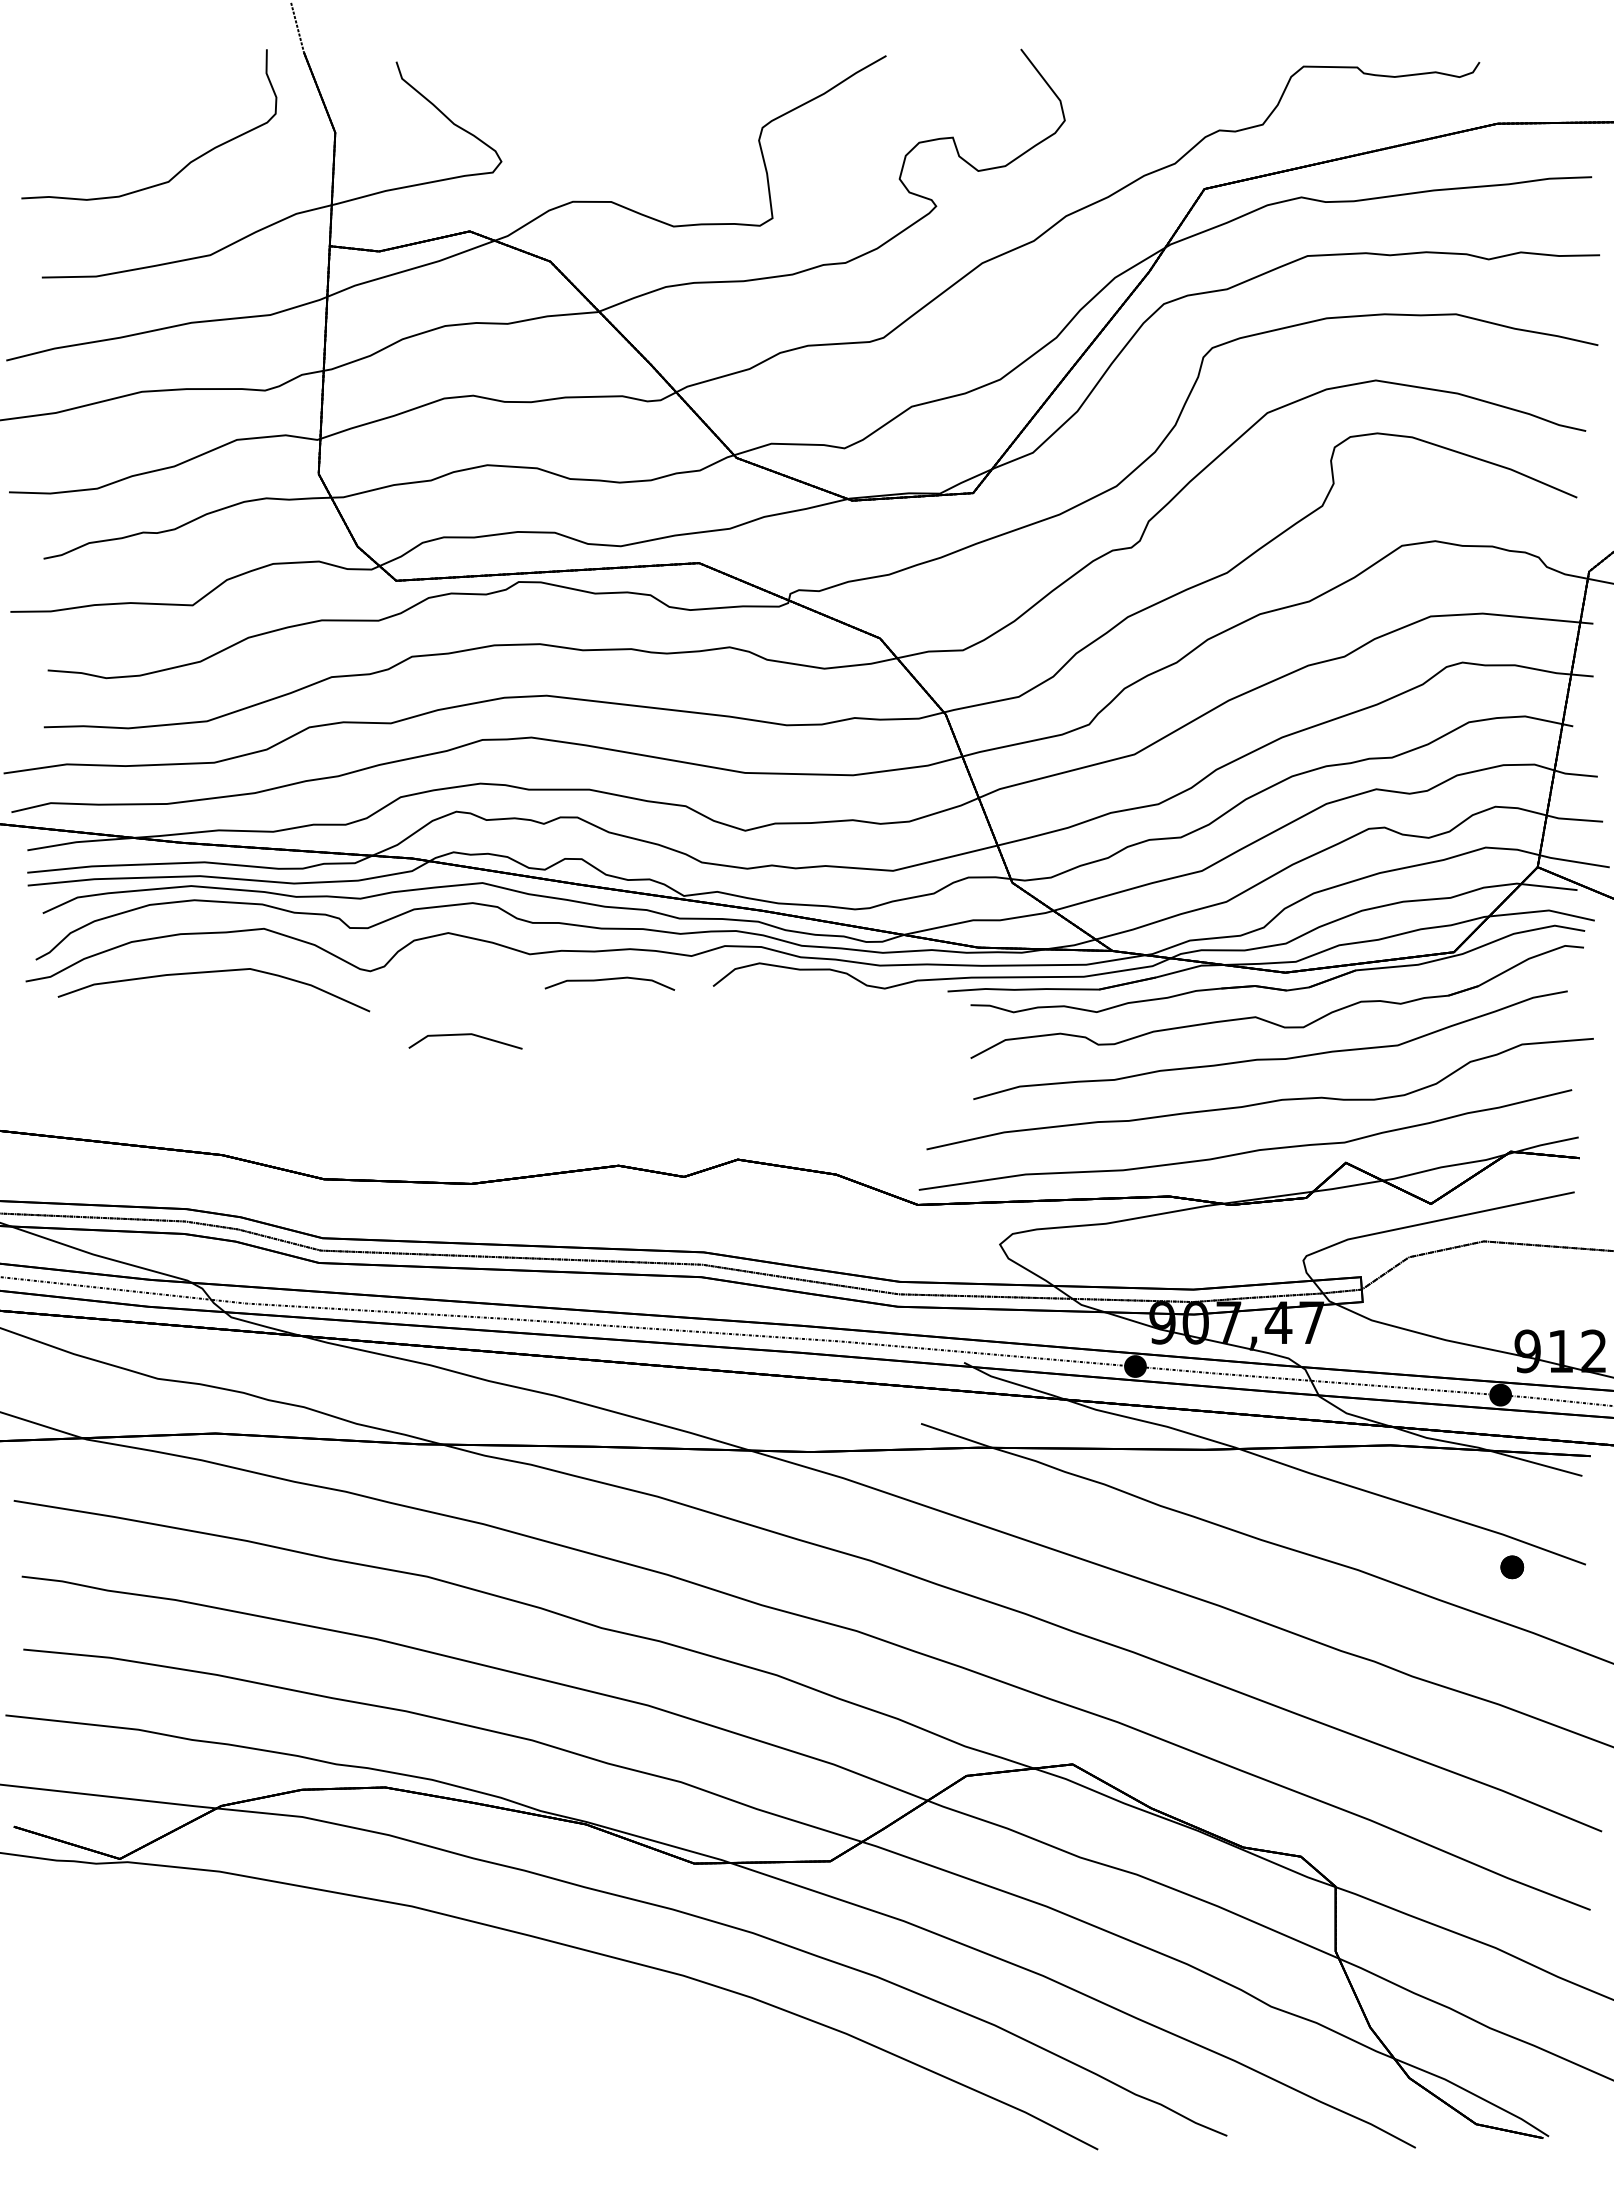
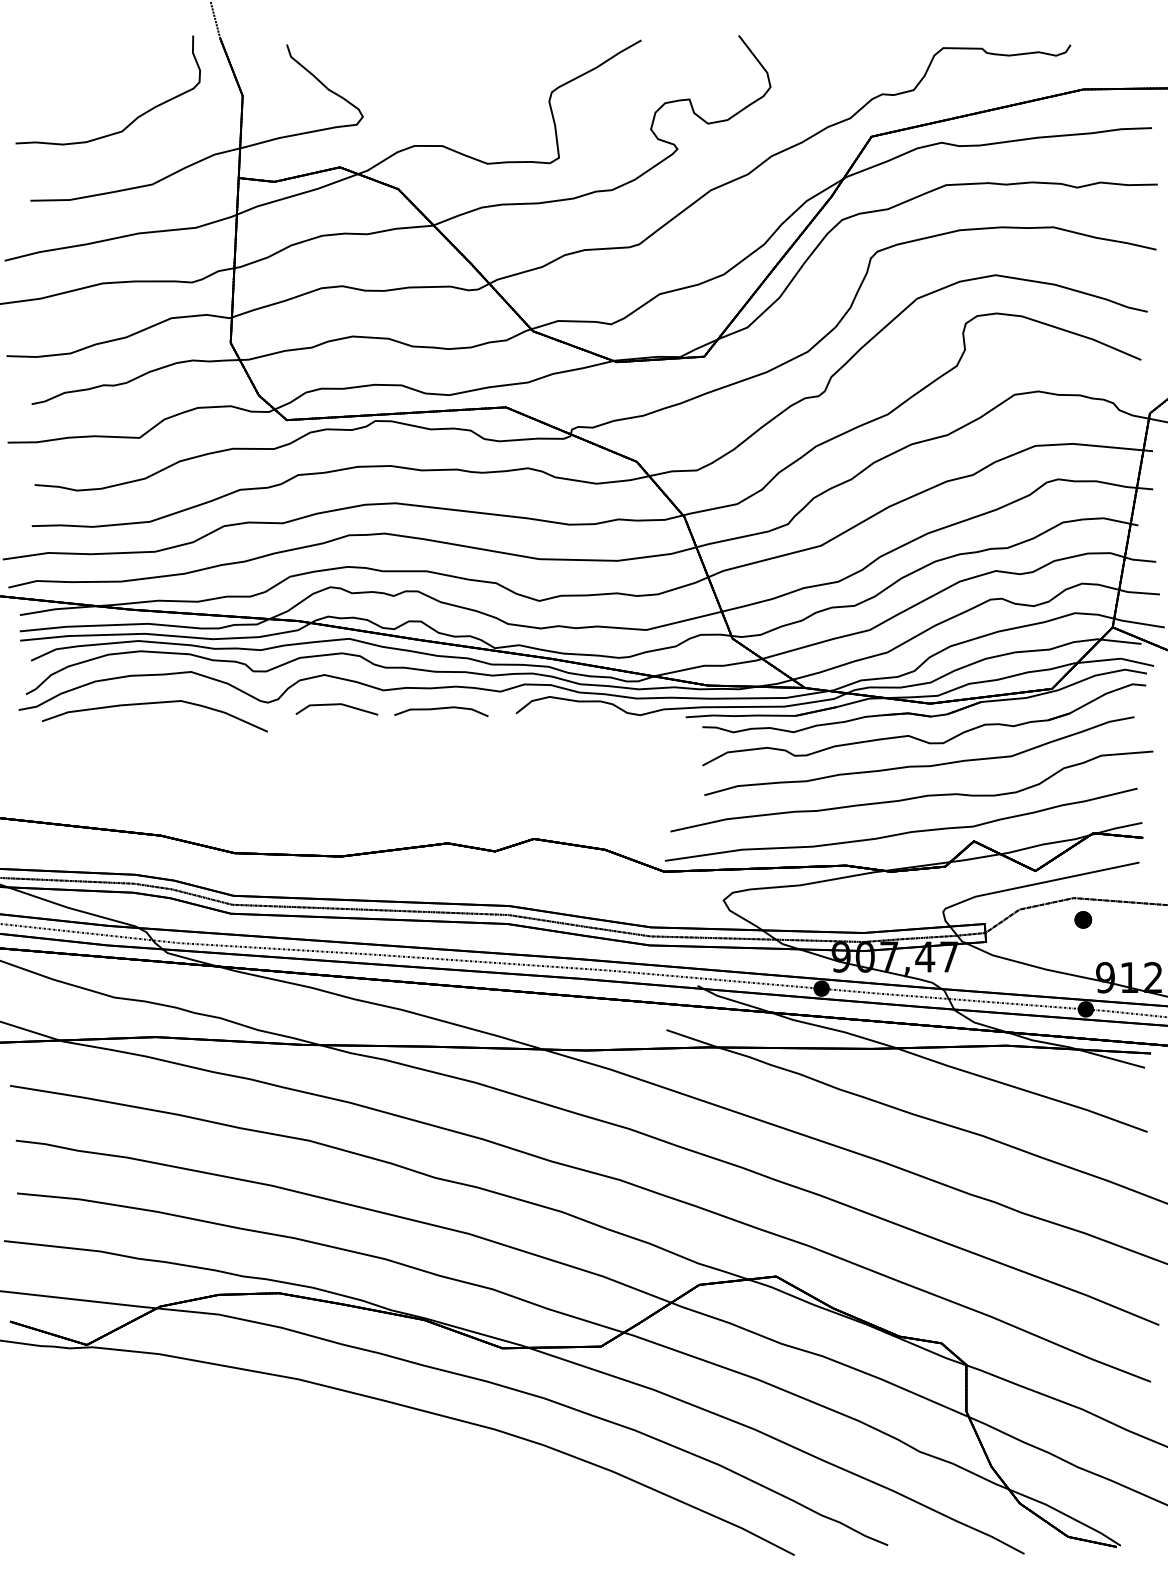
line: (464, 1035) -> (336, 705), moved
part: (1512, 1566) -> (1083, 919), moved

